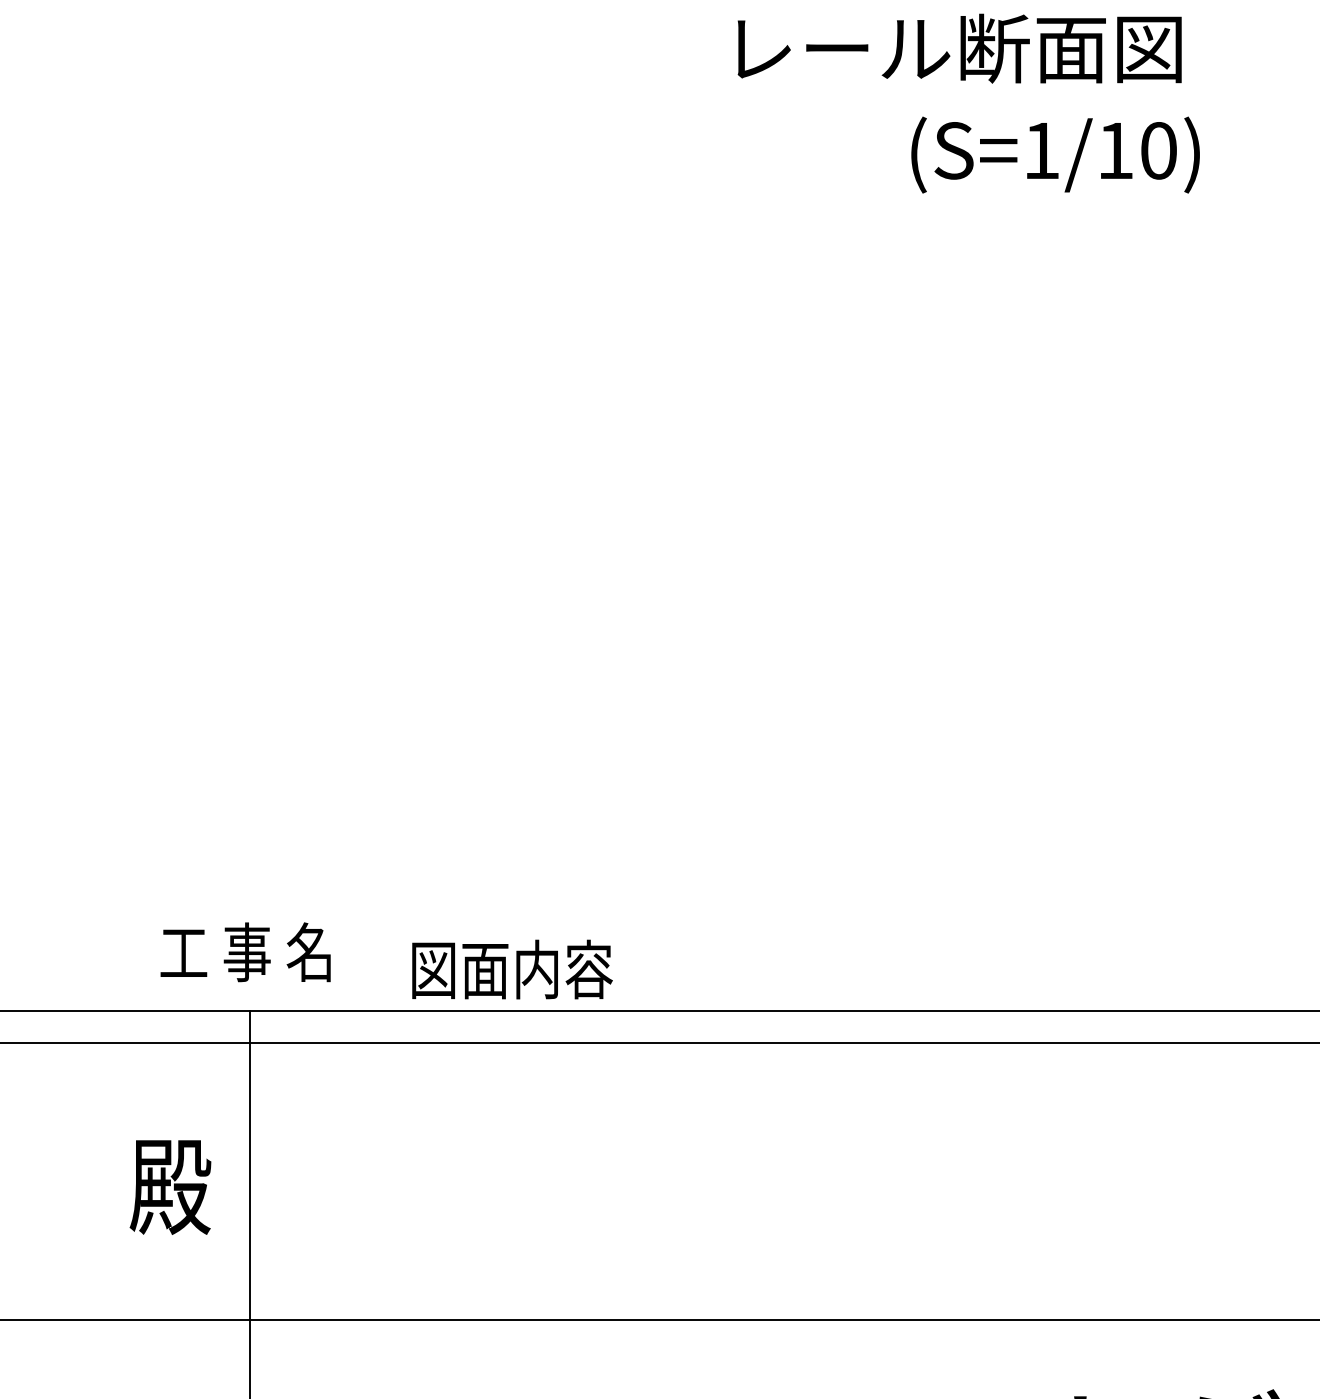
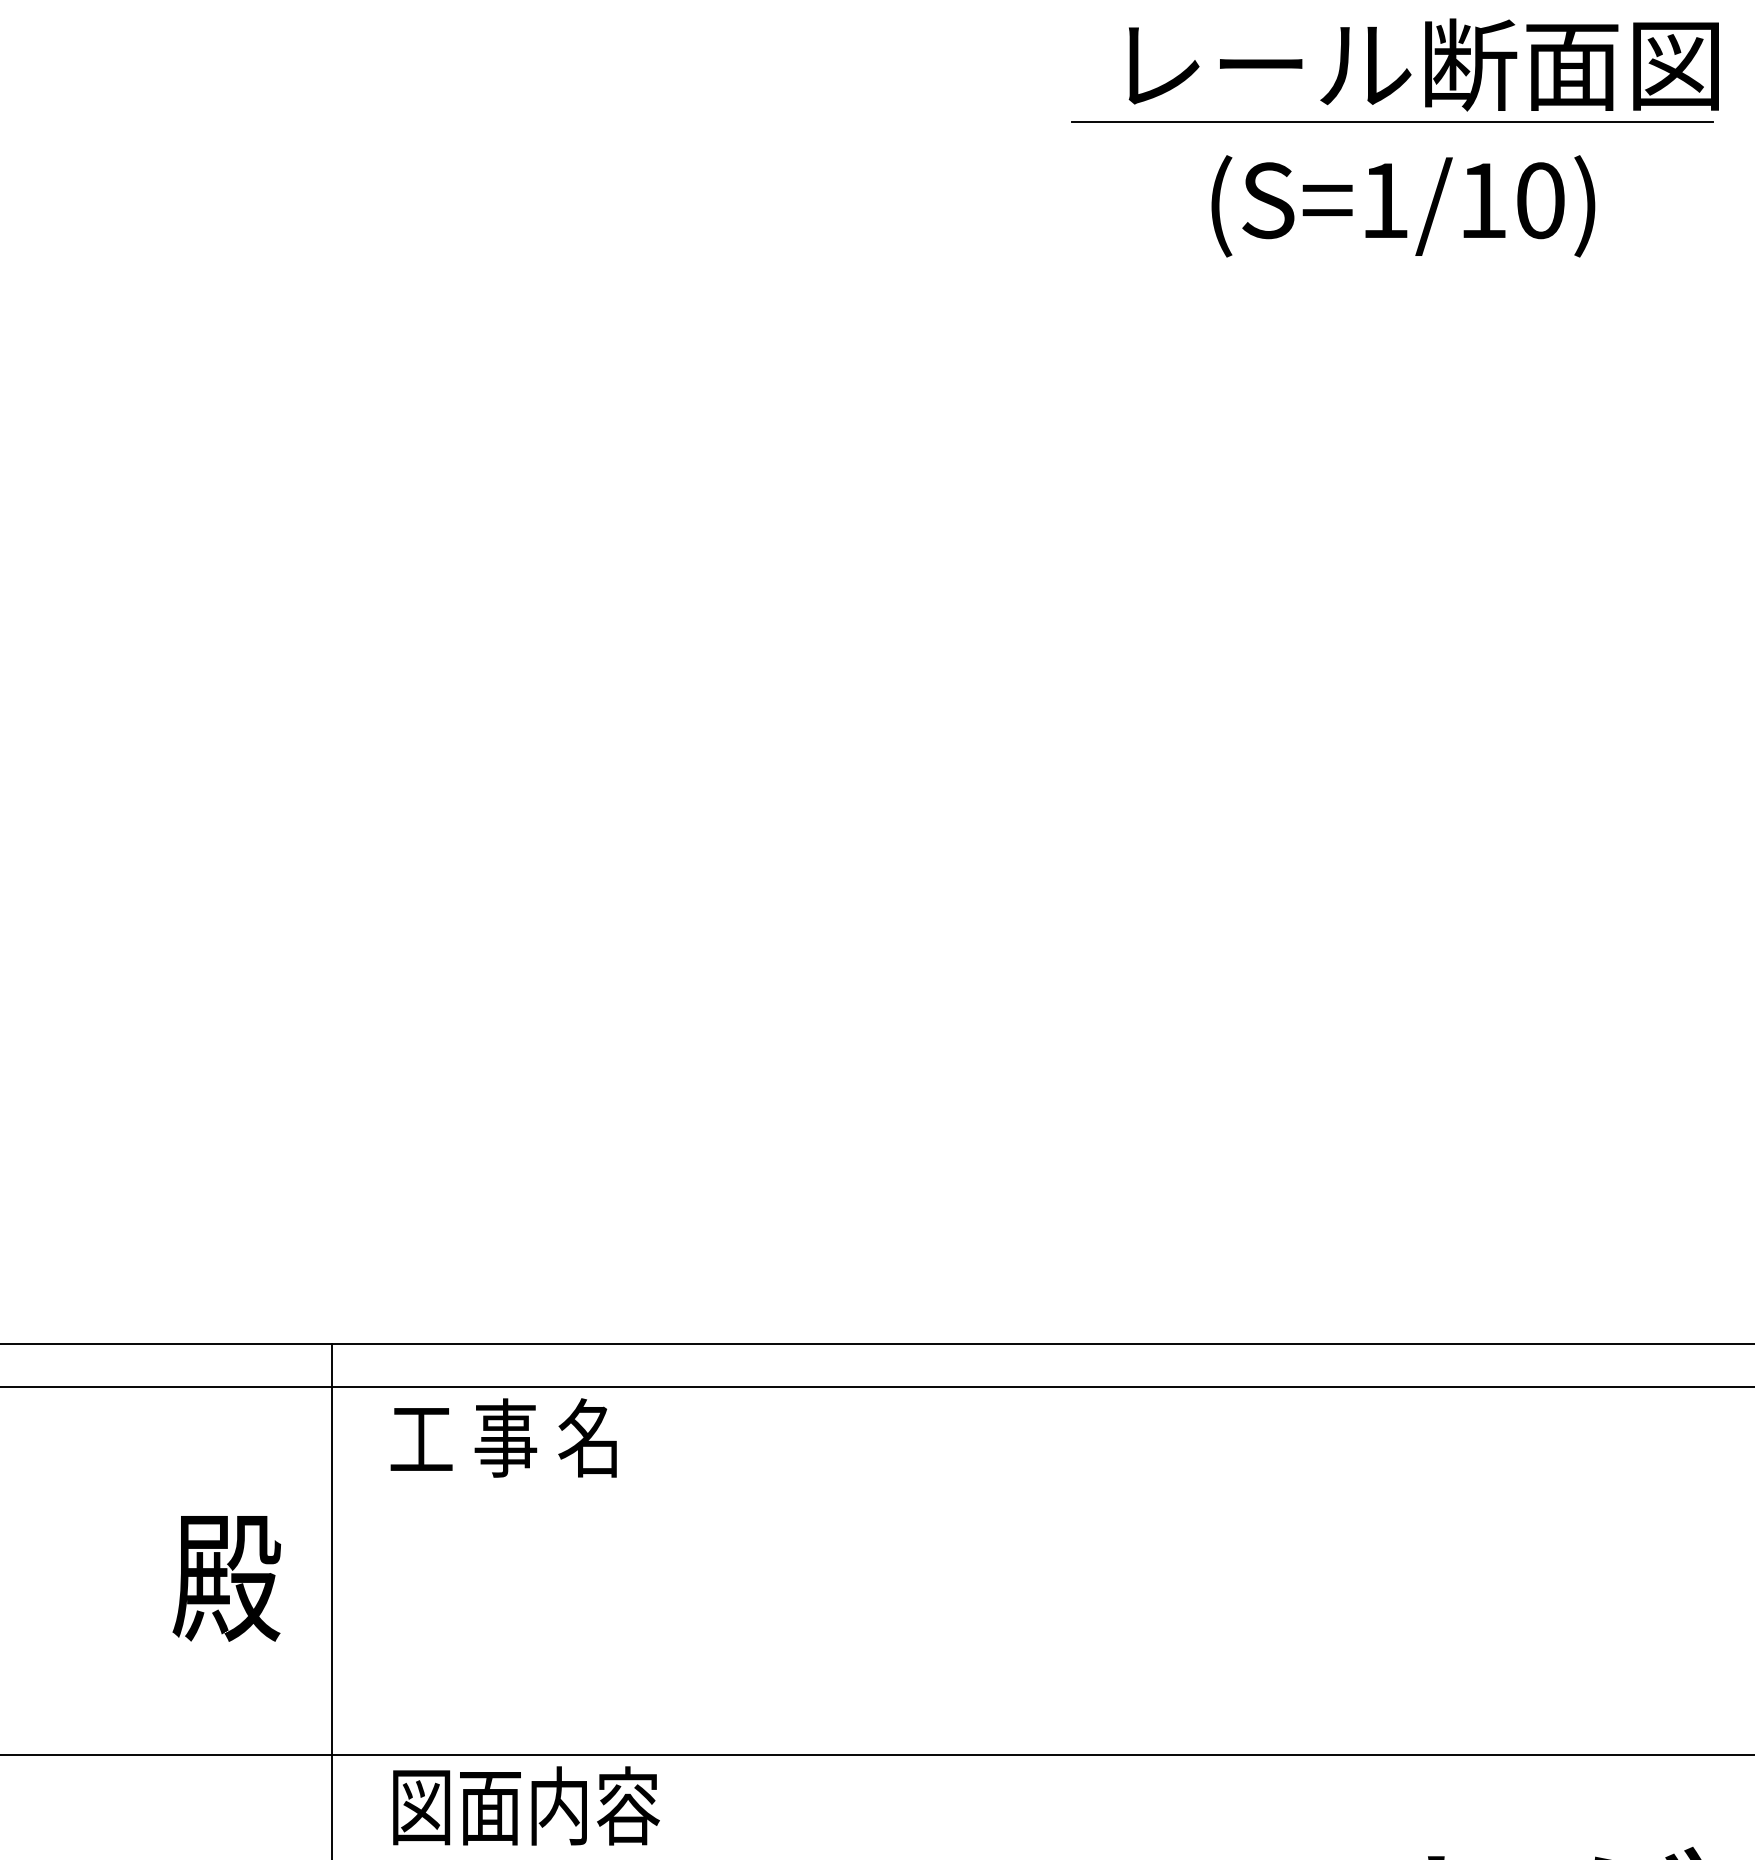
text: (959, 48) -> (1423, 64), moved
line: (1046, 91) -> (1391, 121), added
text: (245, 951) -> (503, 1437), moved
text: (512, 969) -> (526, 1805), moved

